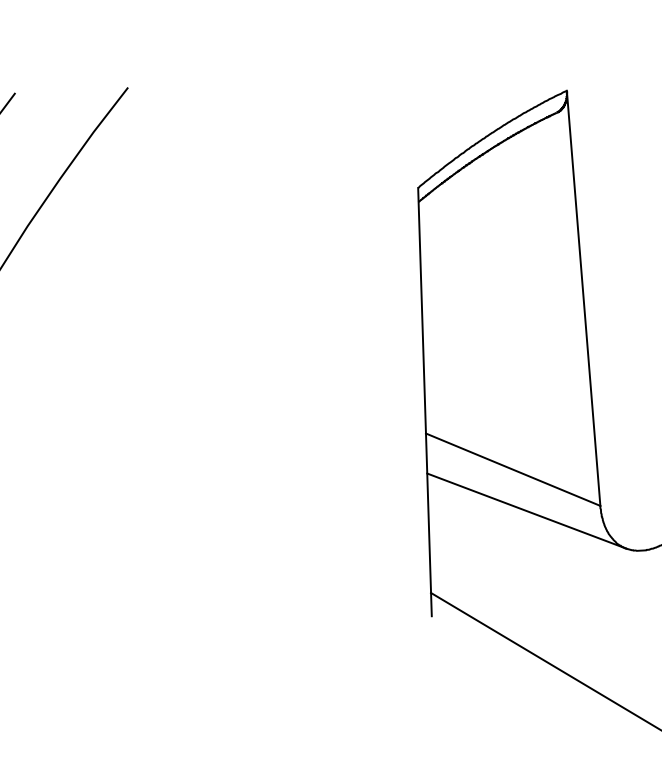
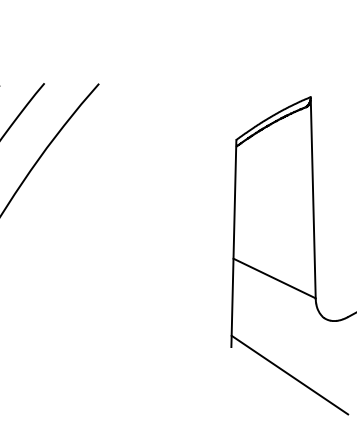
line: (525, 510) -> (279, 298), removed

